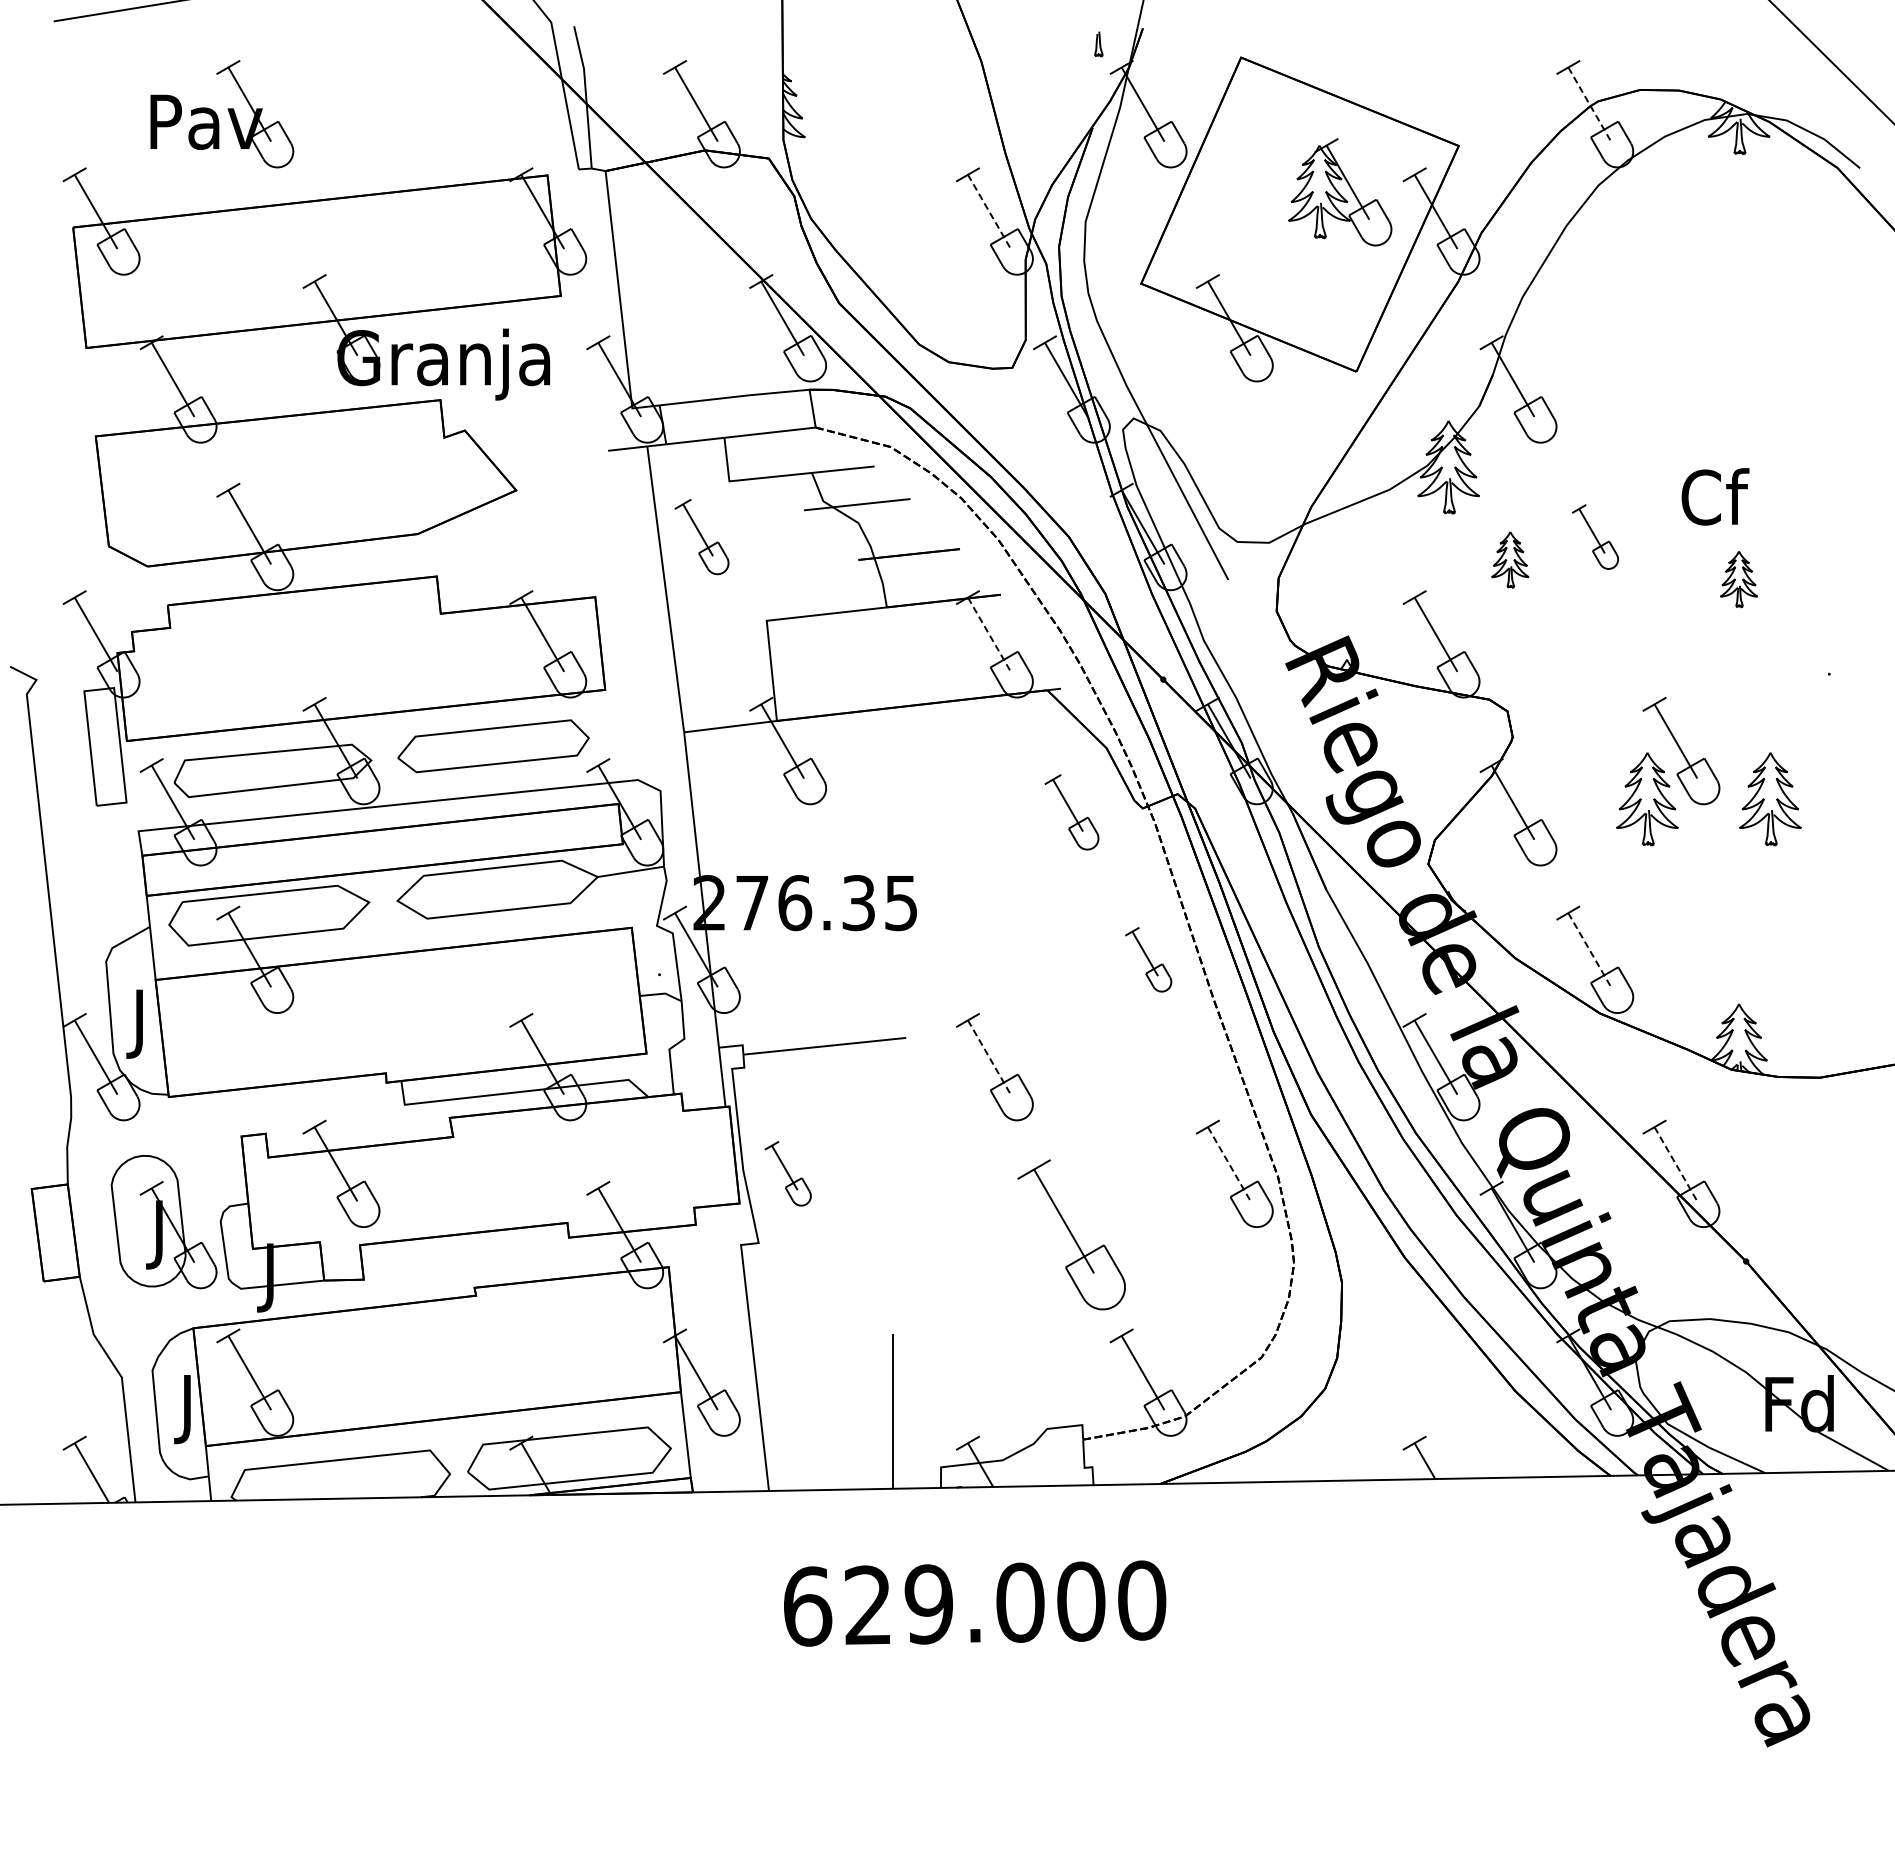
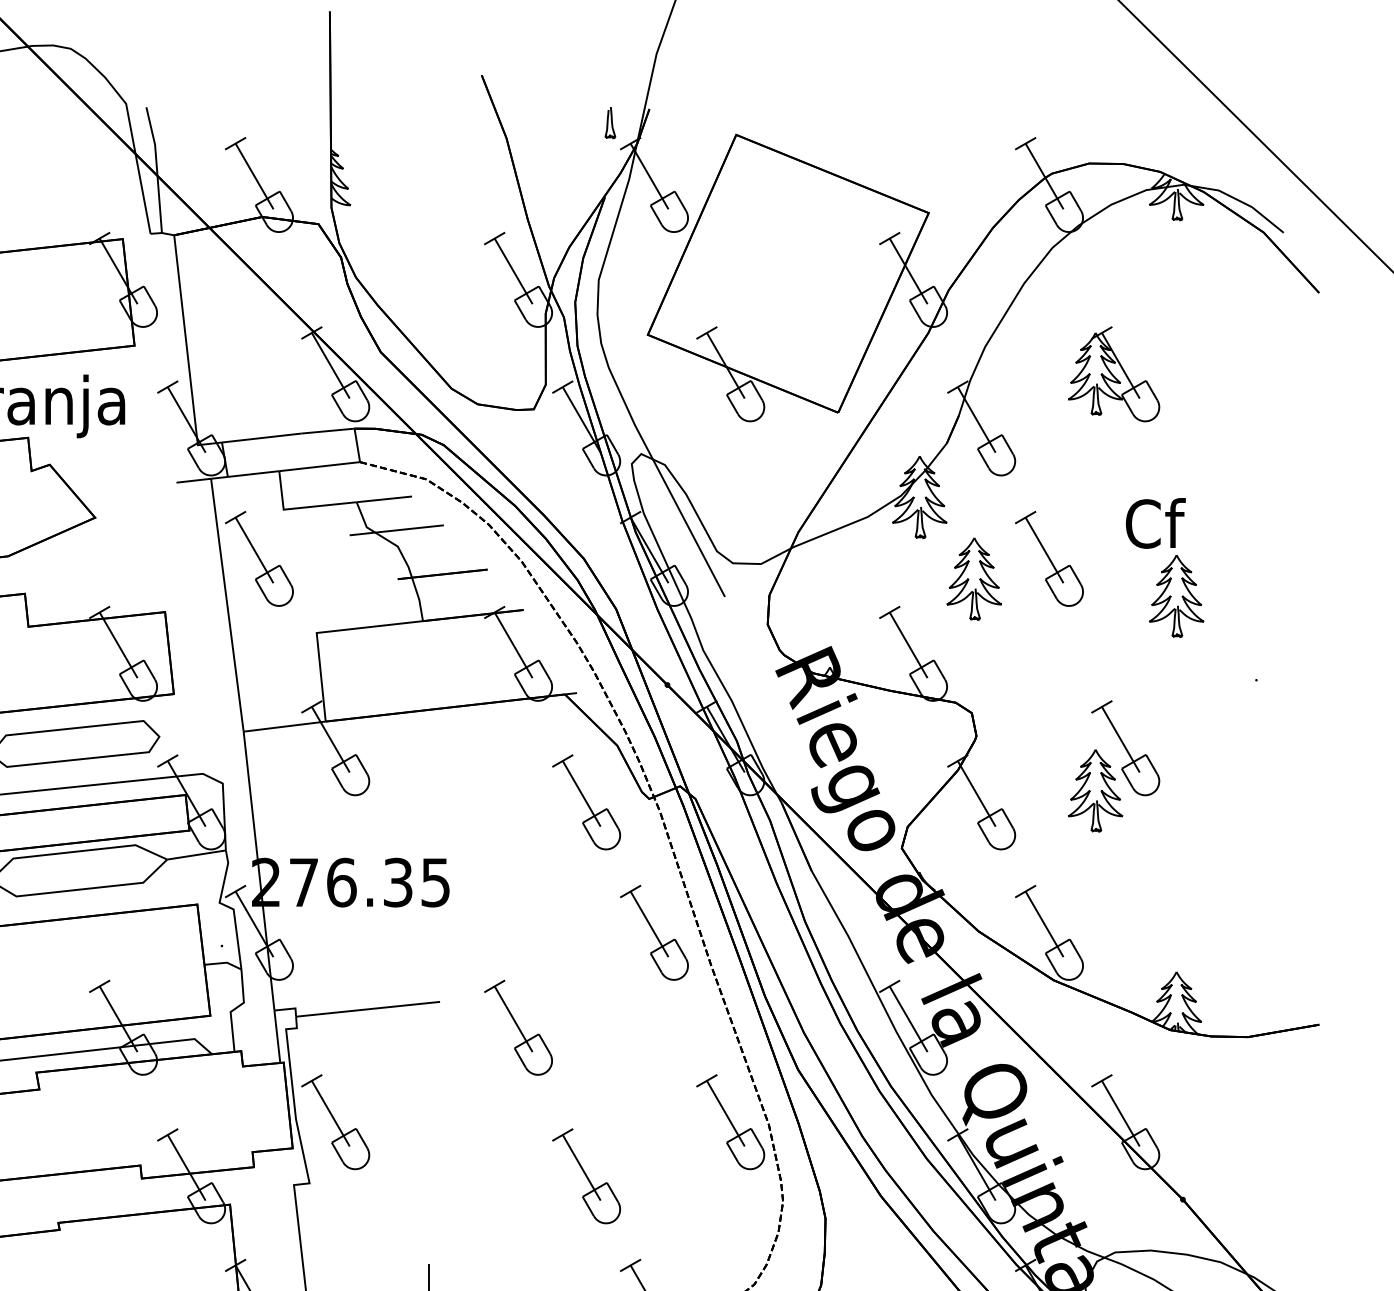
part: (1098, 44) -> (610, 123), size x1.43
line: (1589, 104) -> (1044, 176), dashed -> solid
part: (1340, 192) -> (1114, 374), moved
line: (989, 211) -> (513, 271), dashed -> solid
part: (701, 536) -> (259, 558), size x1.43
part: (1595, 536) -> (1049, 558), size x1.67
part: (1510, 559) -> (974, 578), size x1.67
part: (1738, 579) -> (1176, 596), size x1.67
line: (989, 634) -> (513, 645), dashed -> solid
part: (1770, 799) -> (1204, 791), removed
part: (1071, 812) -> (586, 802), size x1.43
line: (1589, 950) -> (1044, 924), dashed -> solid
part: (1148, 959) -> (654, 932), size x1.67
line: (989, 1057) -> (513, 1019), dashed -> solid
line: (1229, 1164) -> (725, 1113), dashed -> solid
line: (1675, 1164) -> (1120, 1113), dashed -> solid
part: (787, 1173) -> (335, 1121), size x1.67
part: (1071, 1235) -> (586, 1176), size x0.71

